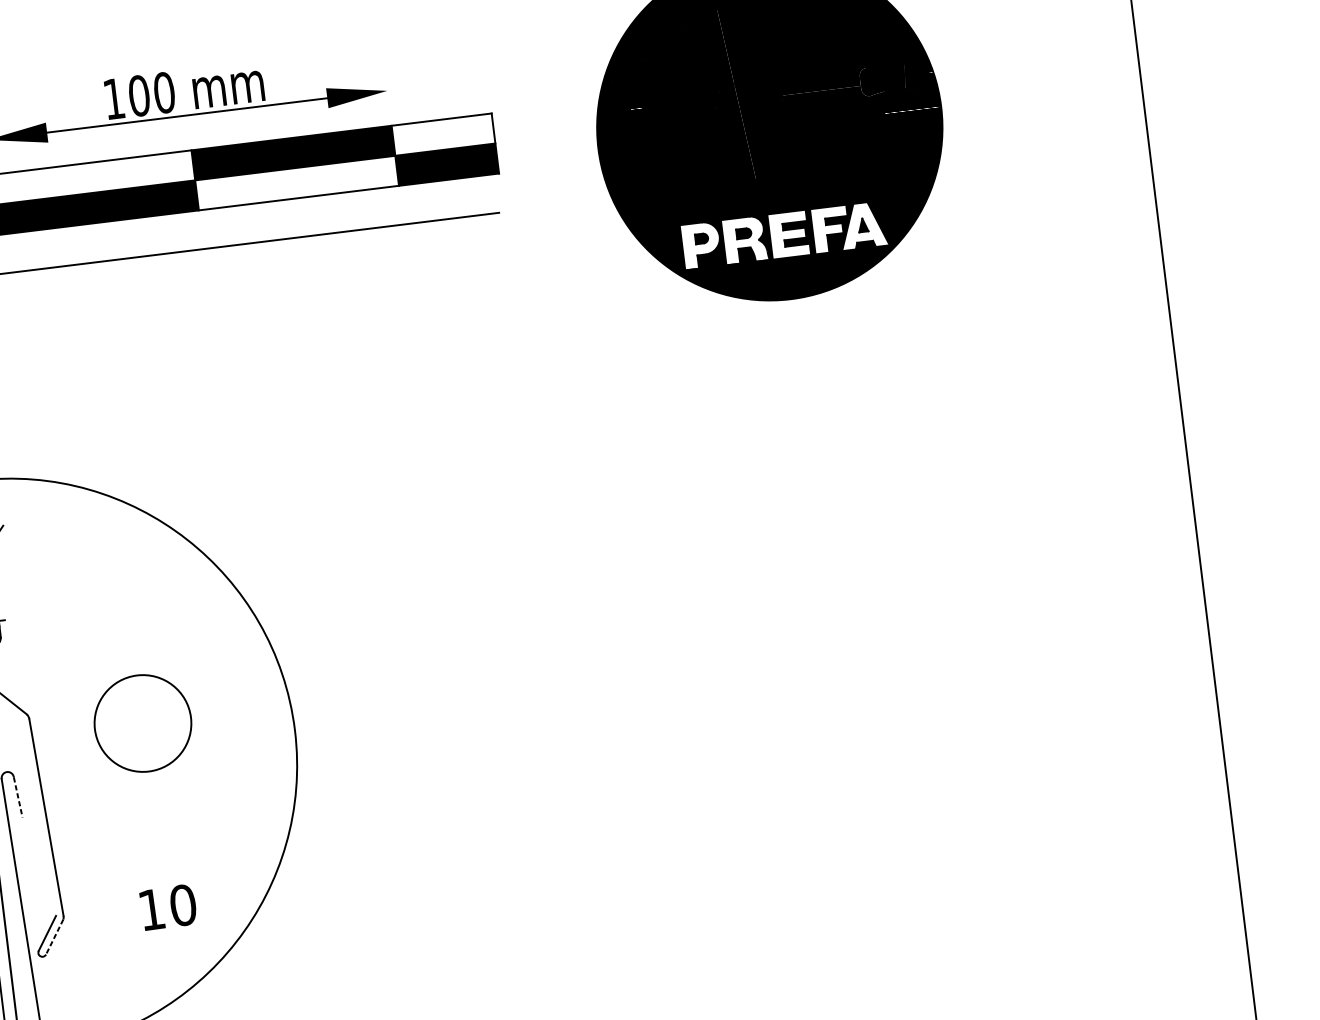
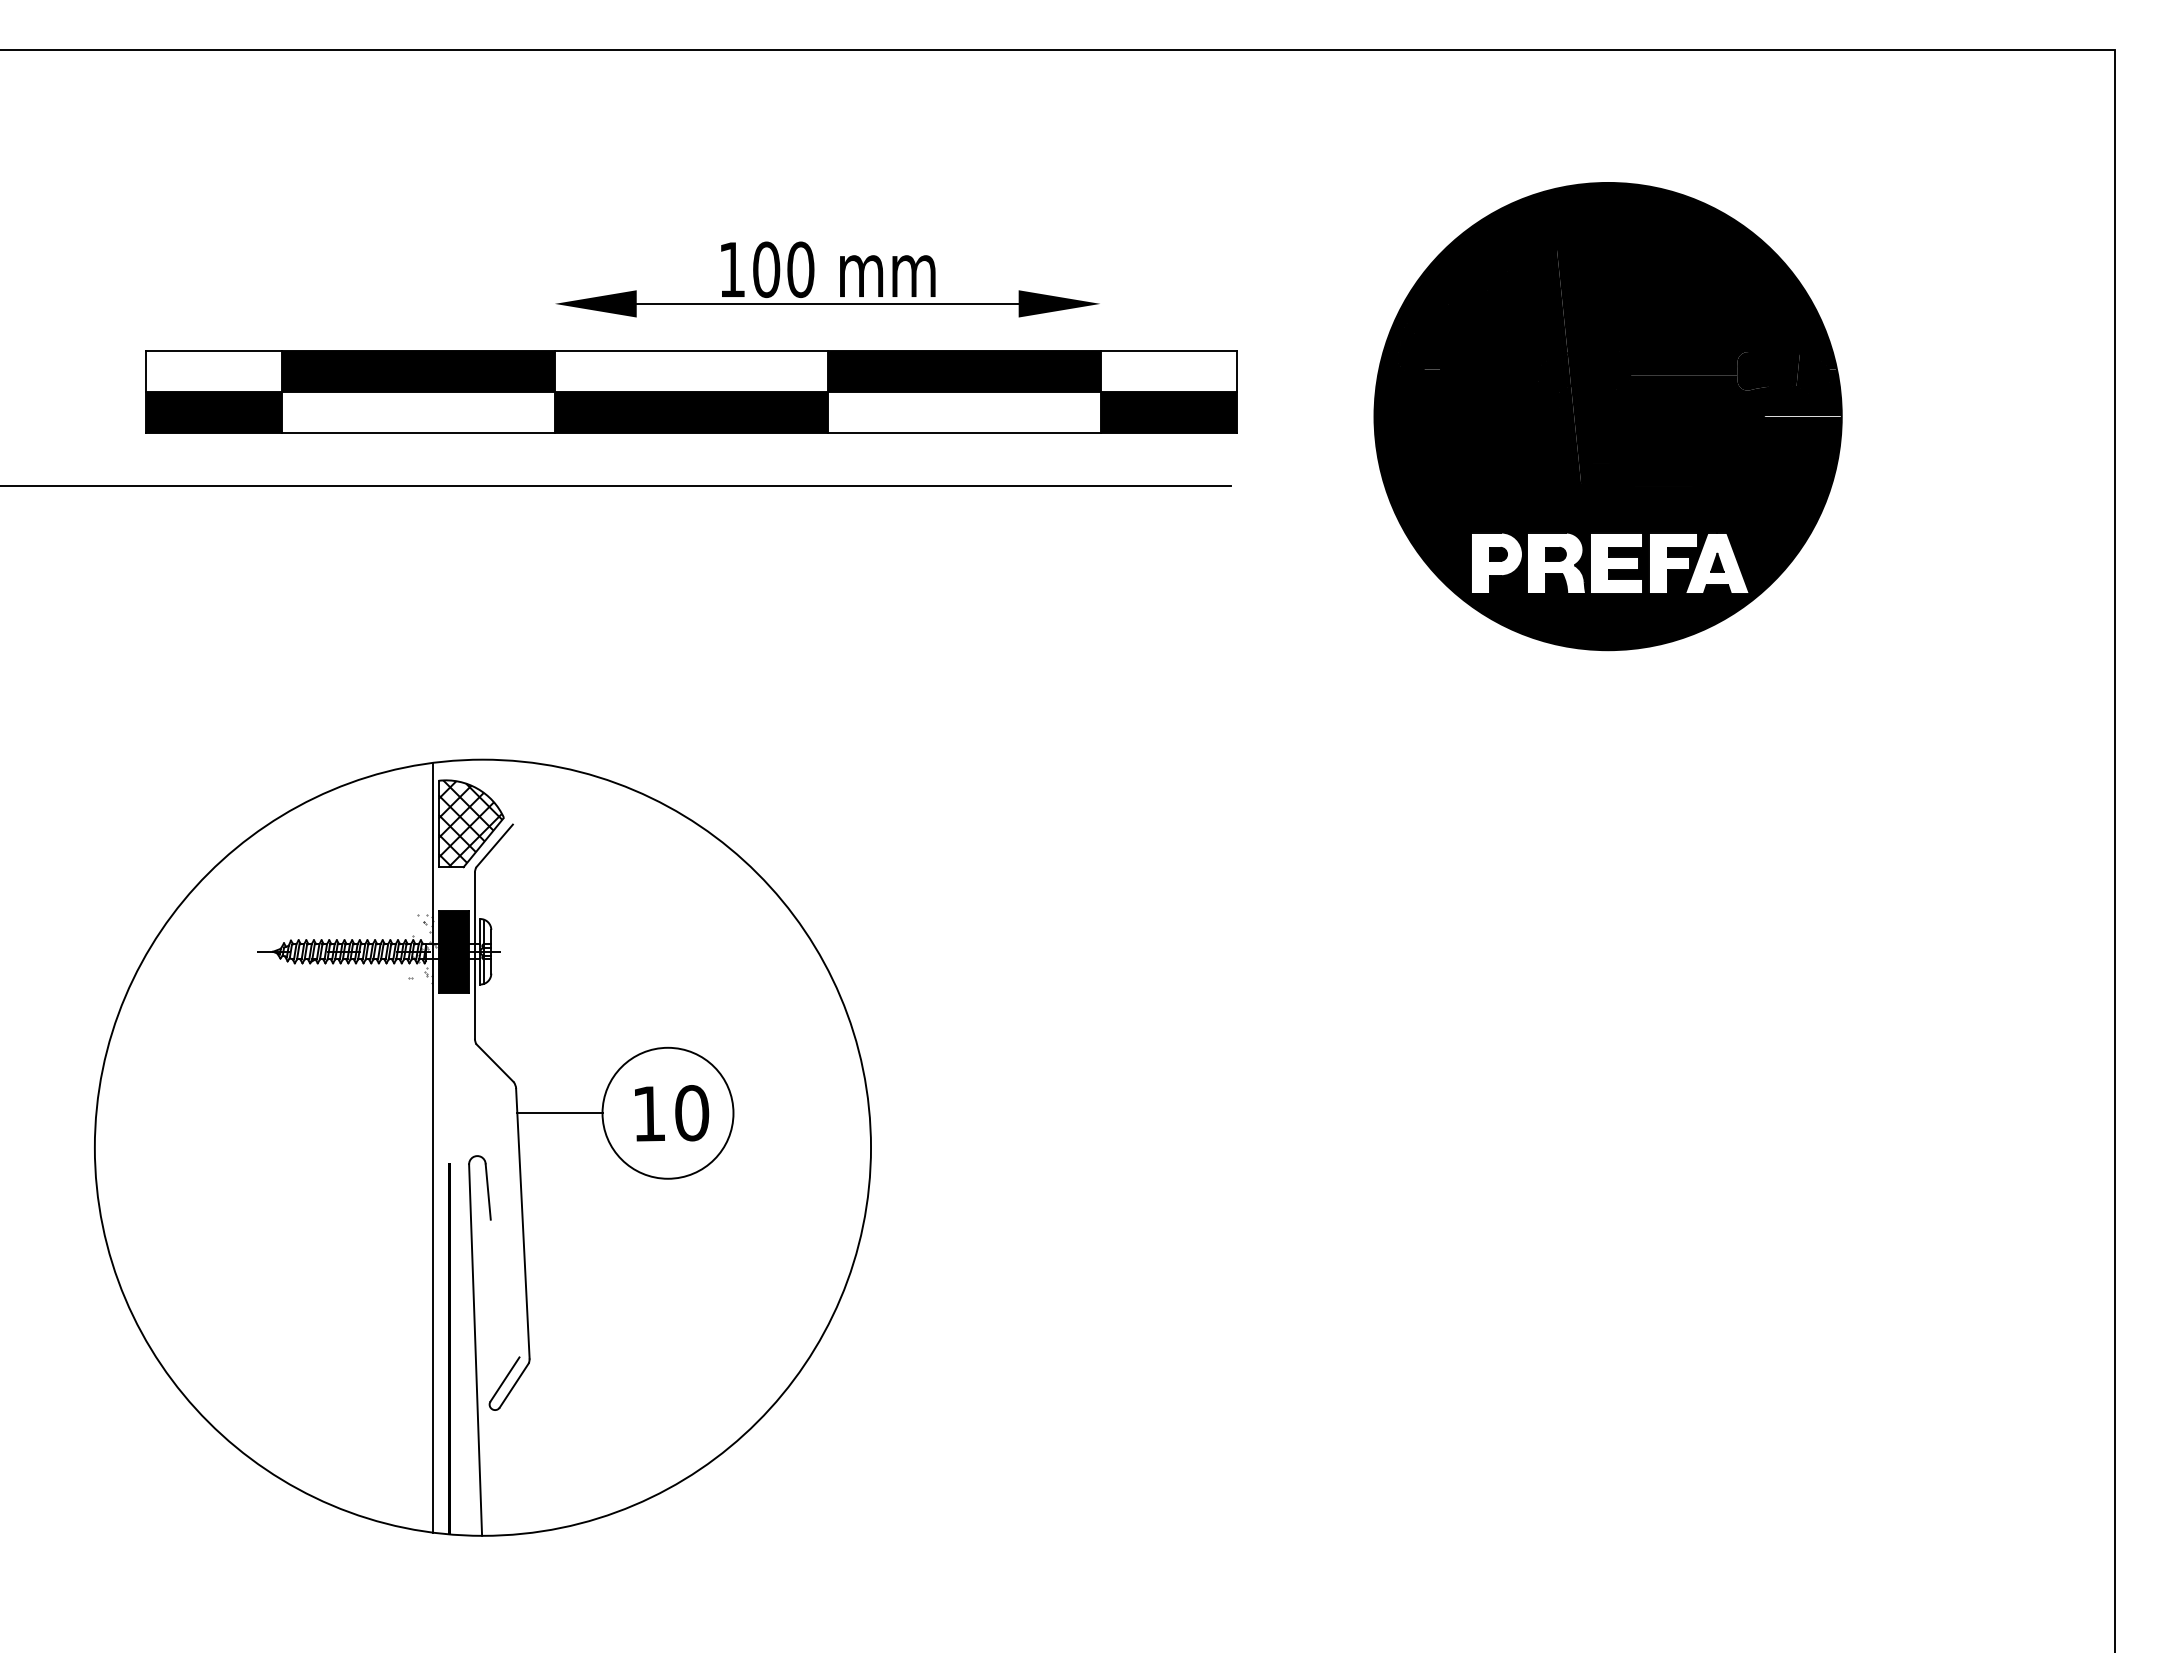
line: (63, 733) -> (559, 1113), added
line: (18, 797) -> (488, 1192), dashed -> solid
text: (168, 907) -> (672, 1113), moved
line: (54, 937) -> (513, 1385), dashed -> solid

